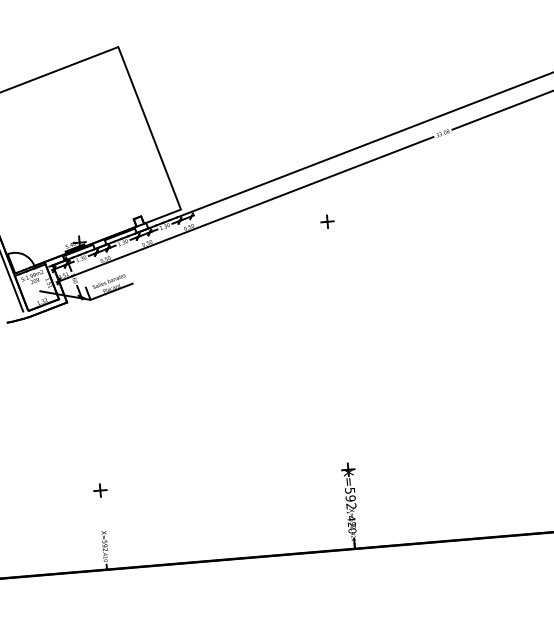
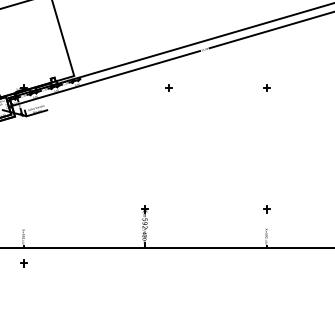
part: (326, 220) -> (168, 87), moved
part: (100, 490) -> (23, 263), moved

